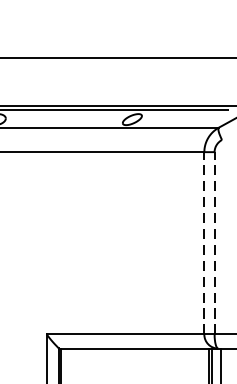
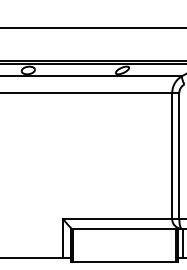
line: (204, 242) -> (172, 155), dashed -> solid
line: (214, 242) -> (179, 155), dashed -> solid

